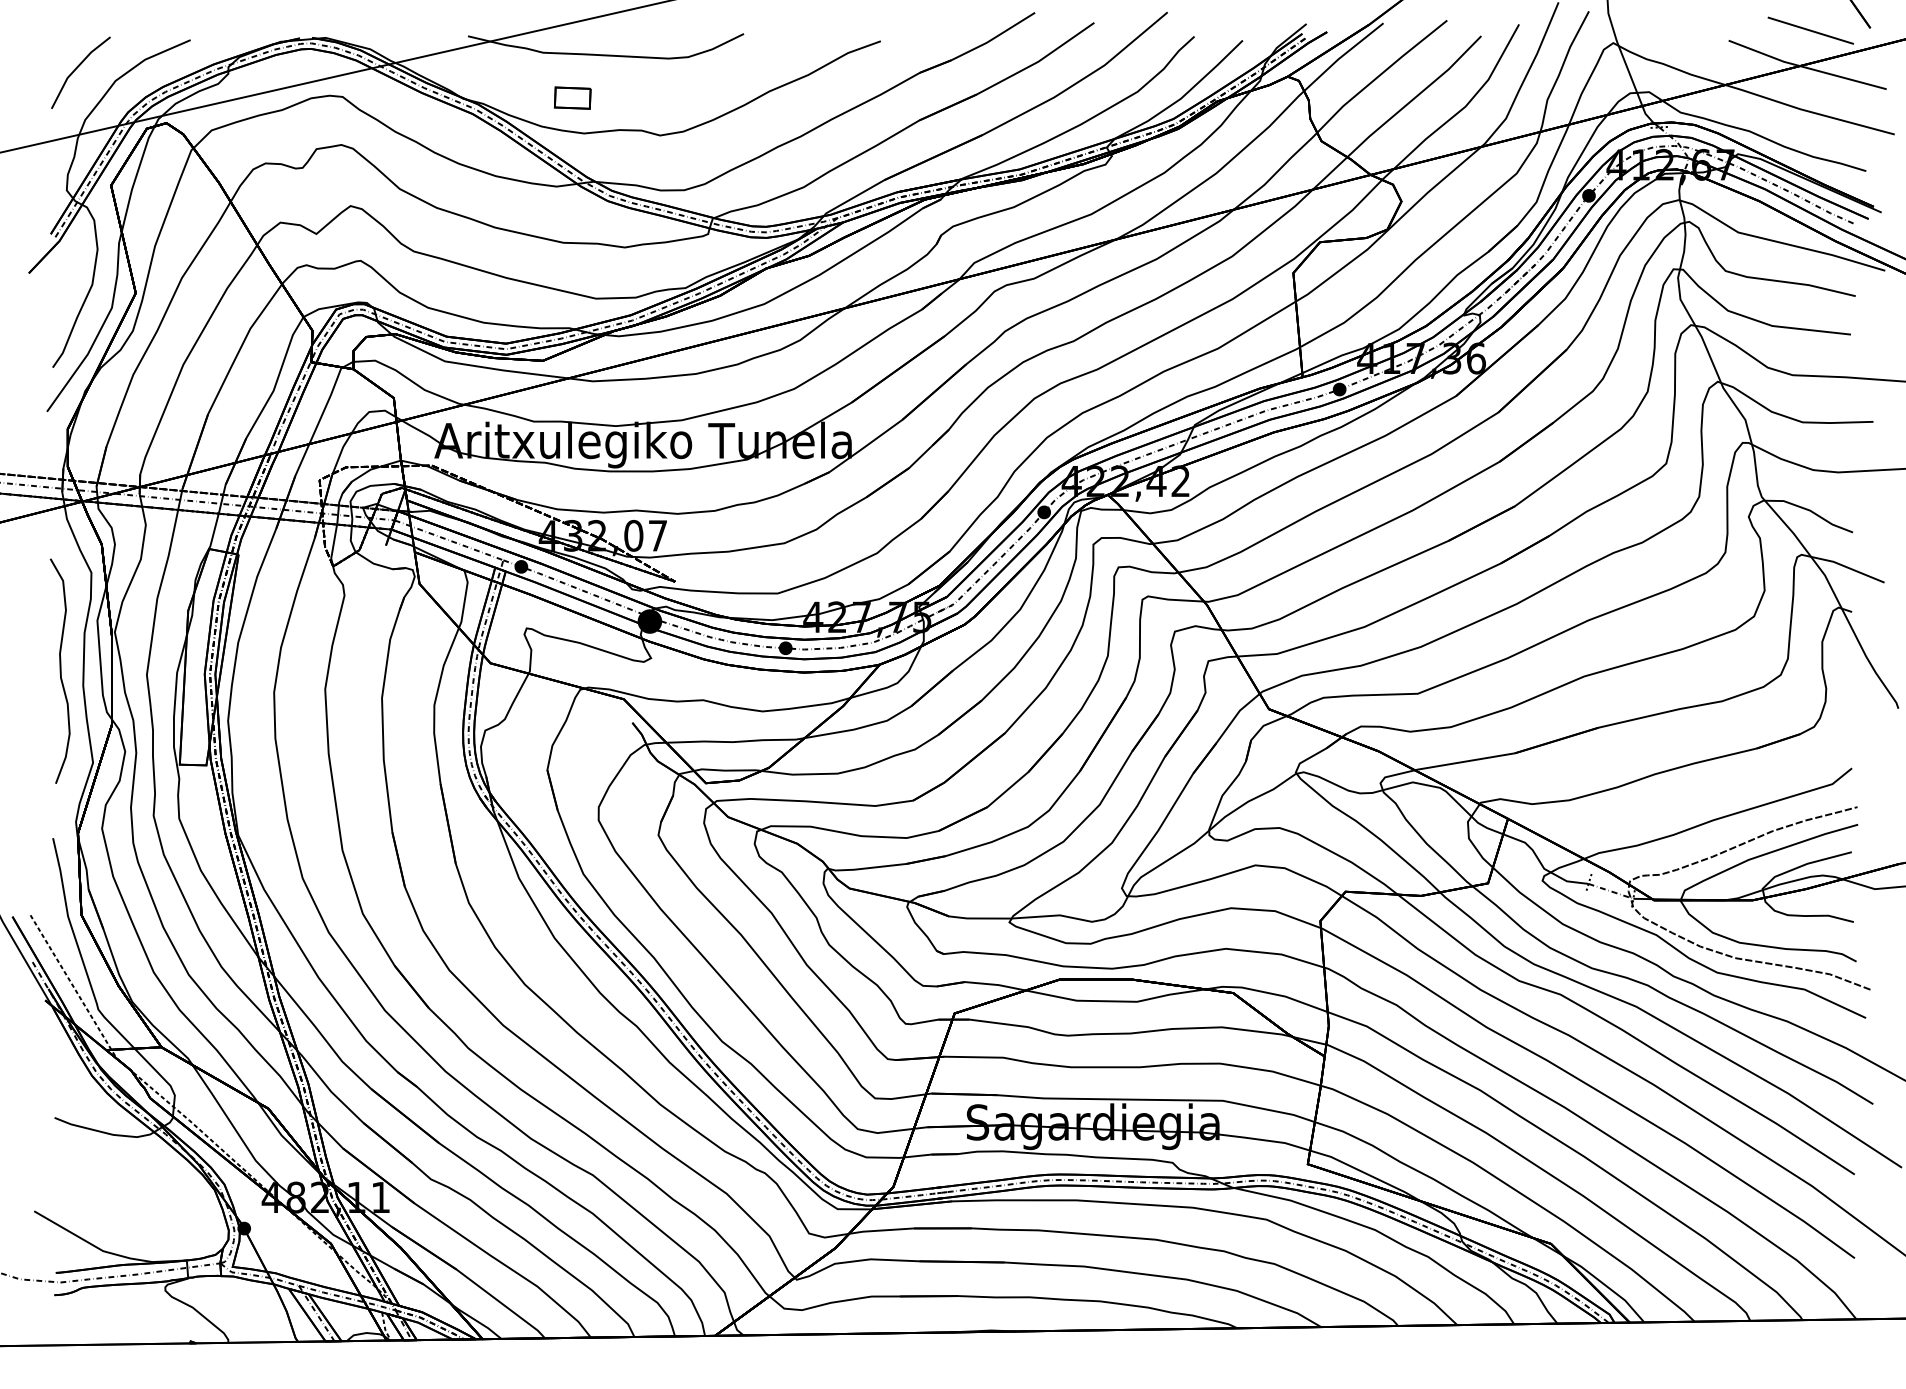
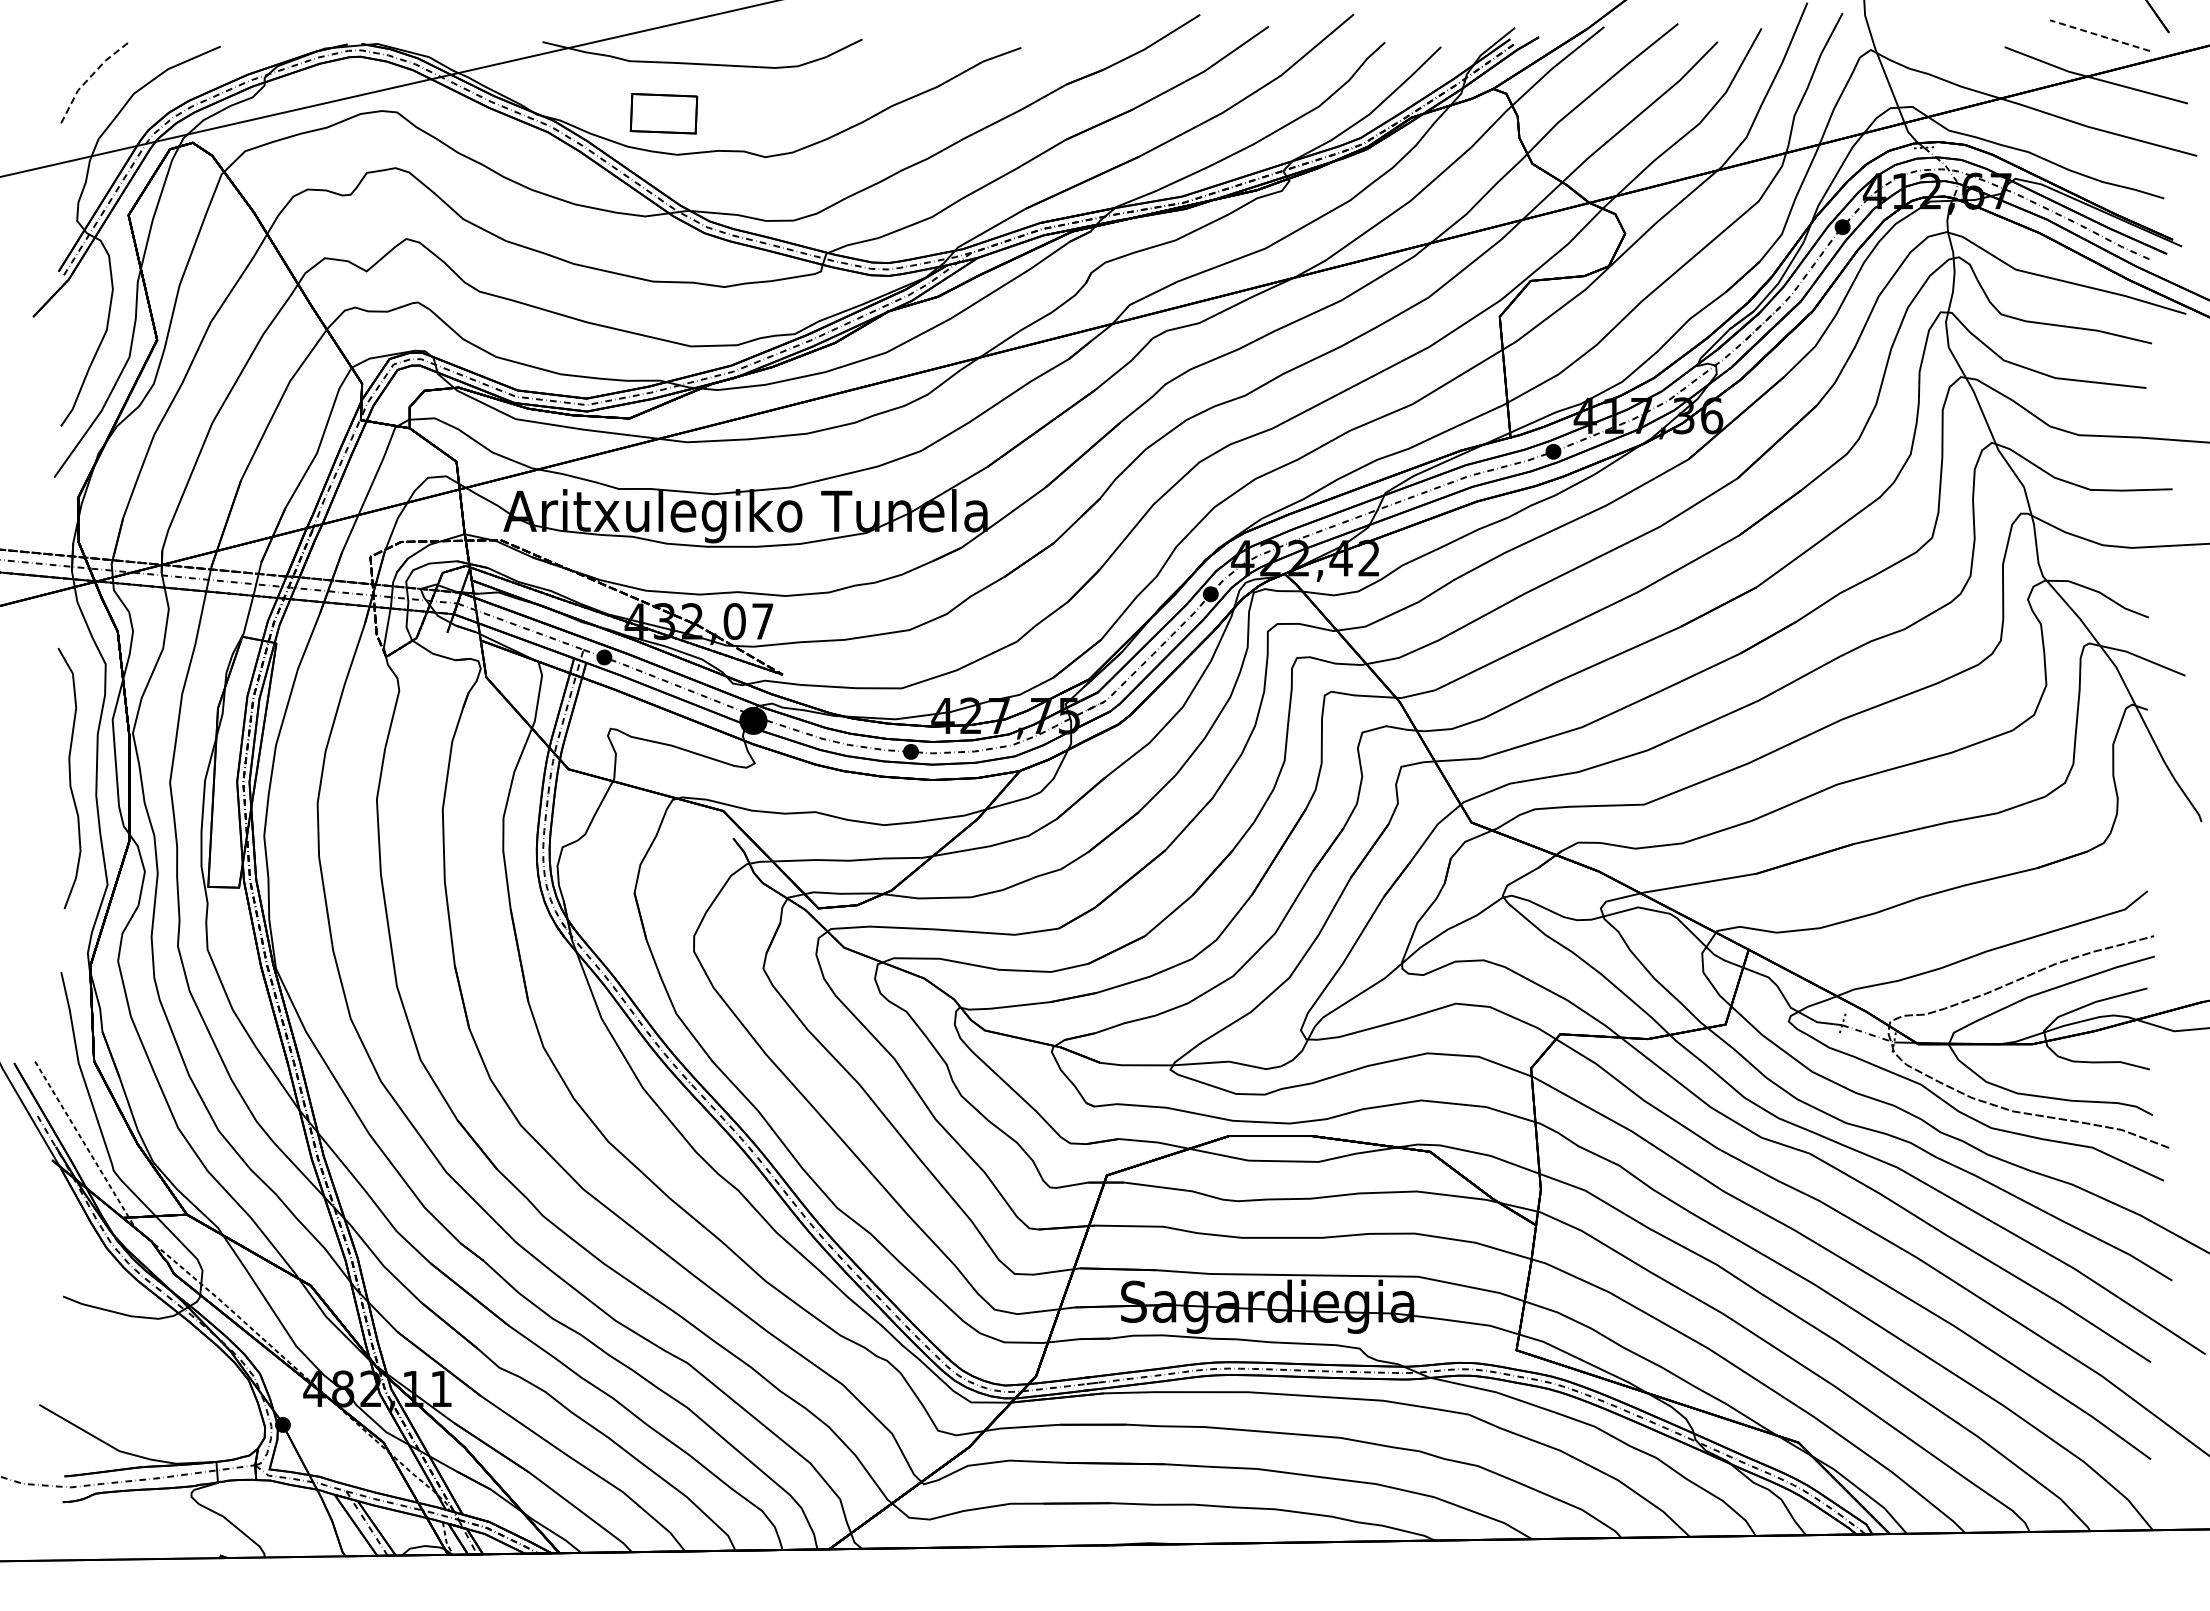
line: (1810, 30) -> (2099, 35), solid -> dashed
line: (75, 69) -> (87, 80), solid -> dashed
part: (572, 97) -> (663, 113), size x1.6

